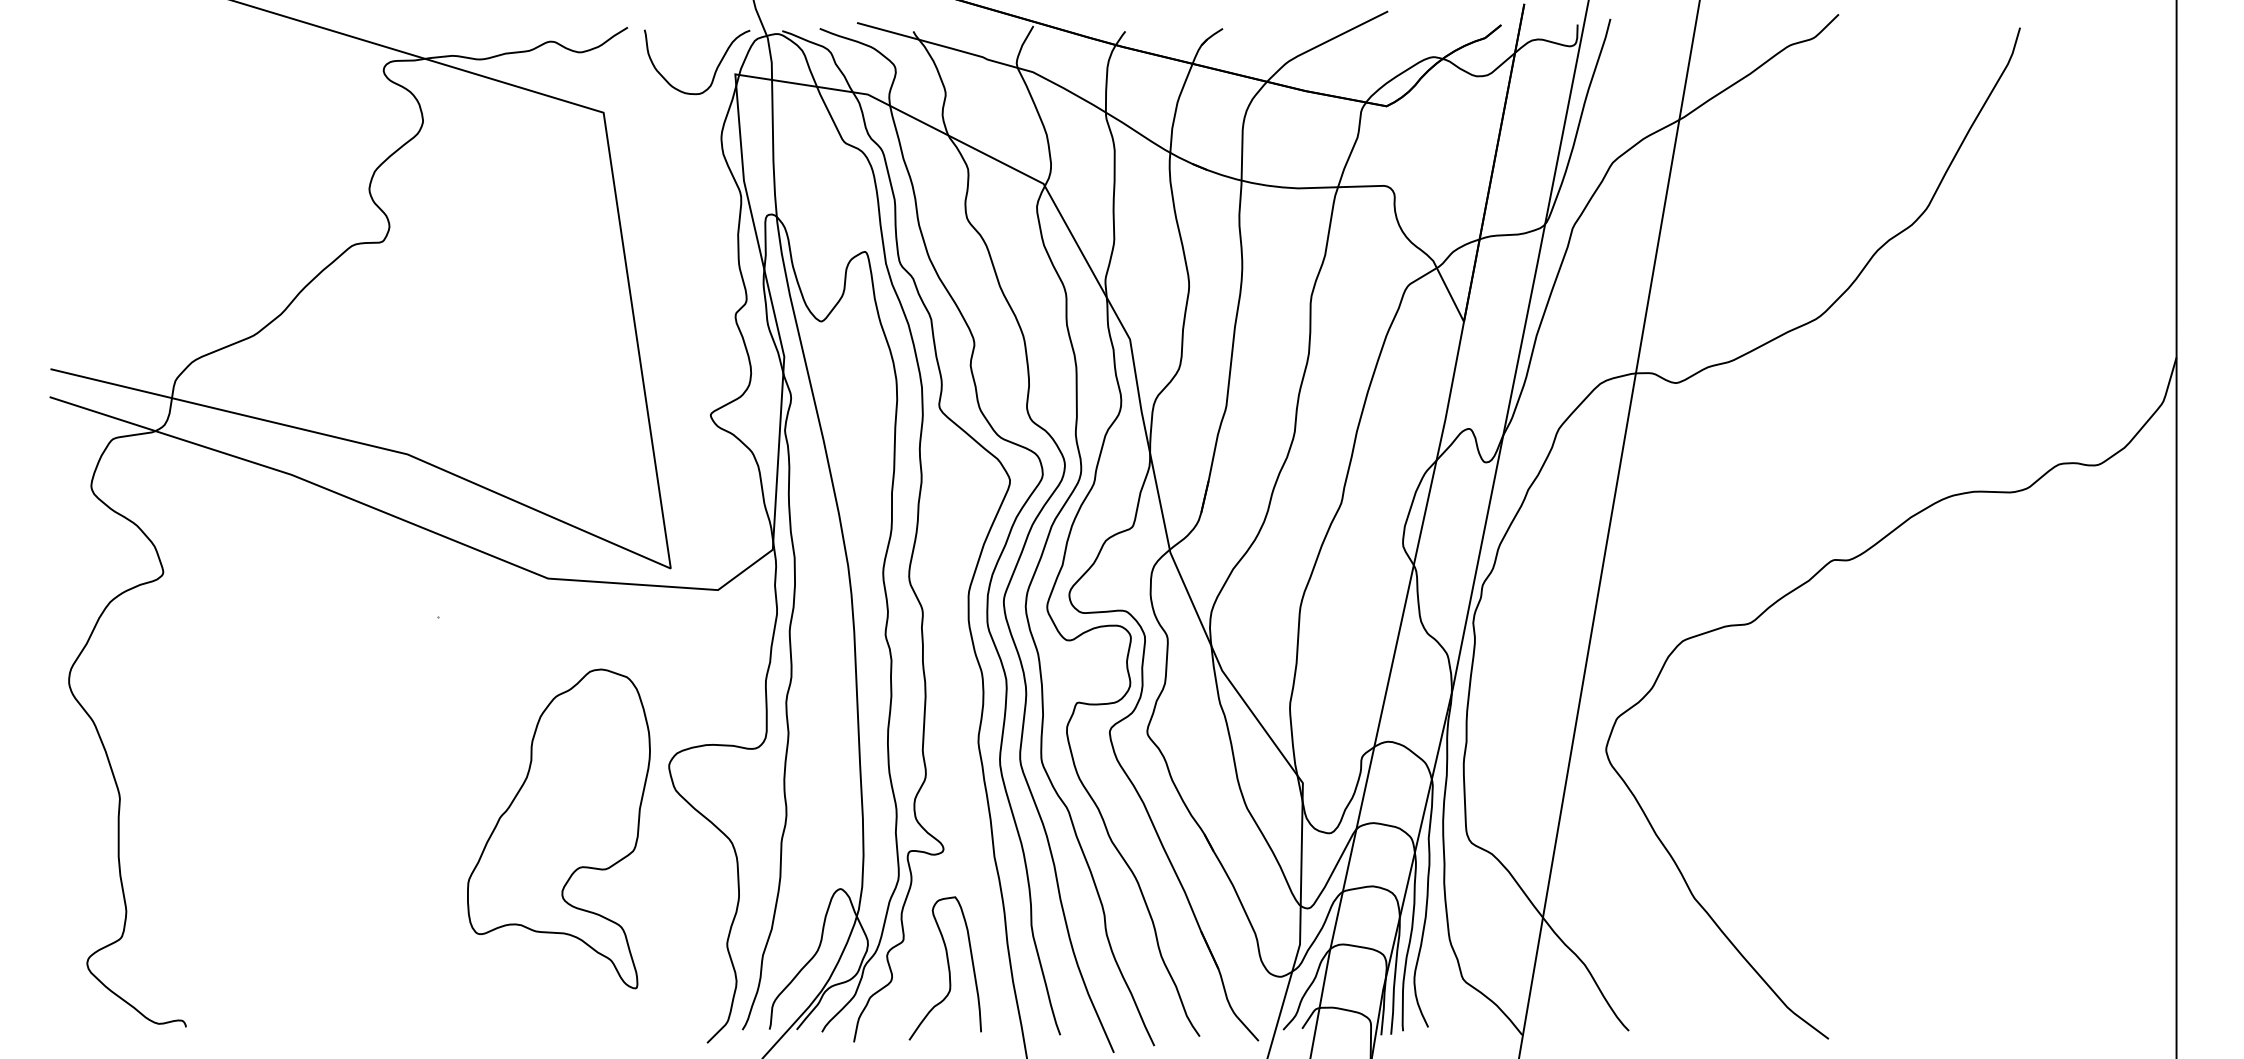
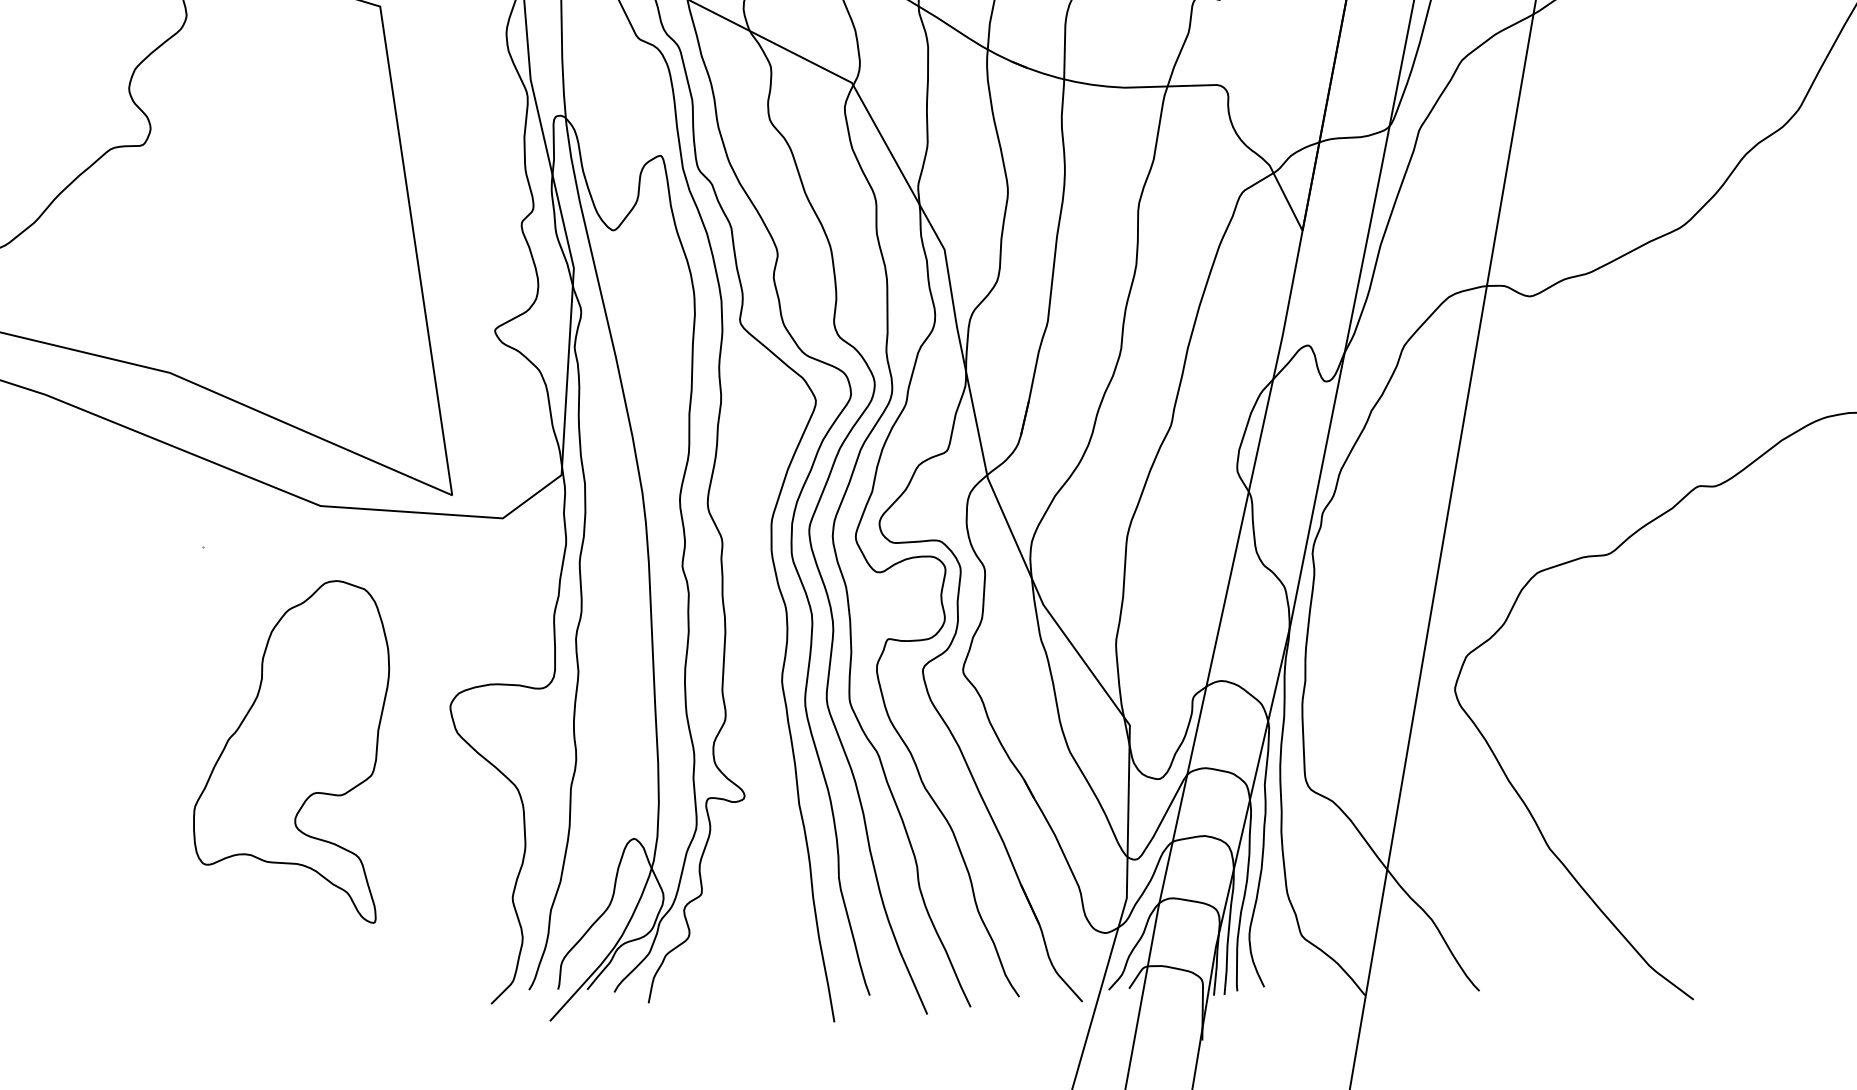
part: (558, 828) -> (291, 751), moved
curve: (947, 966) -> (748, 921), removed

